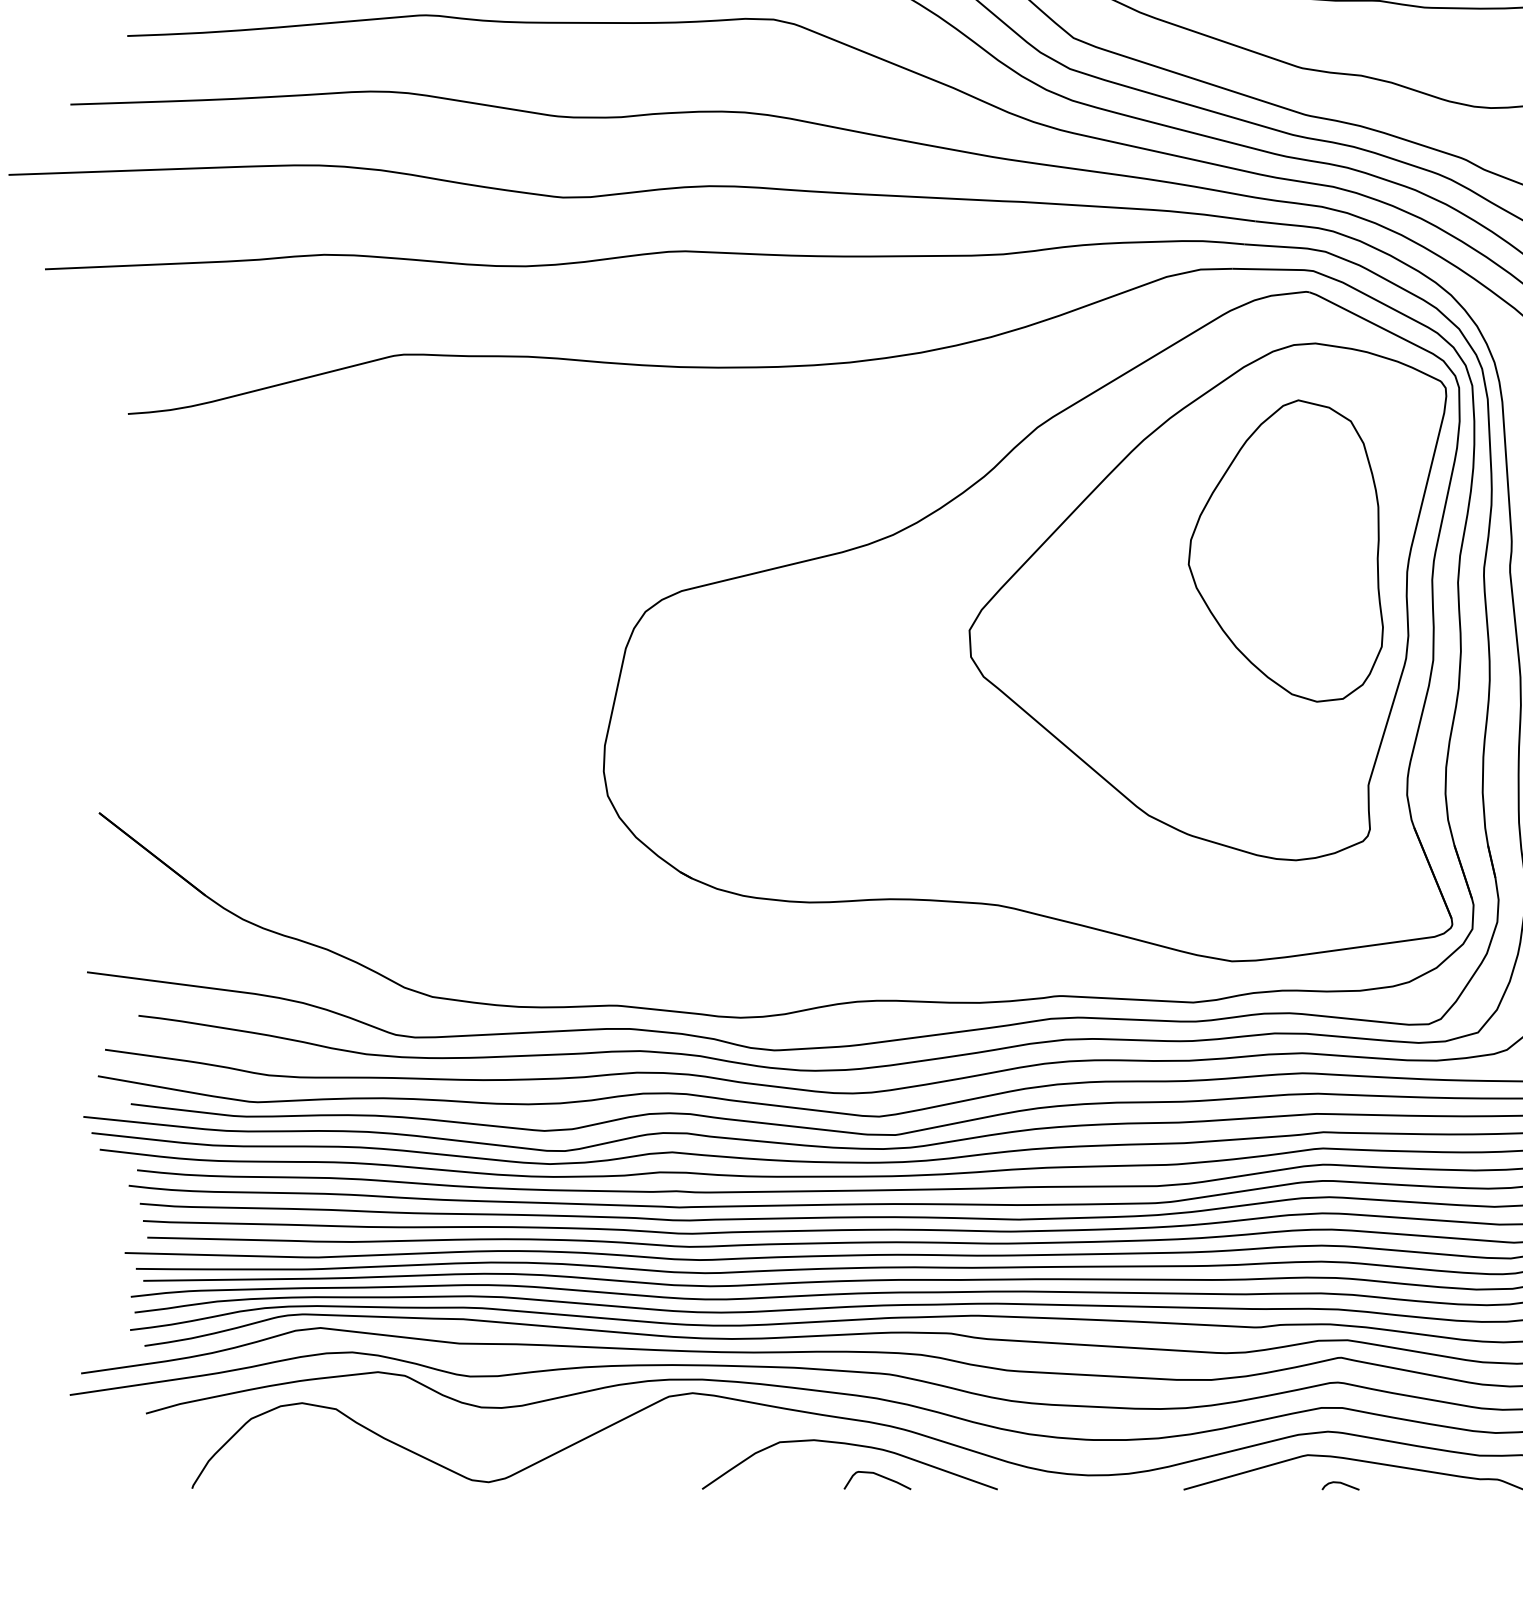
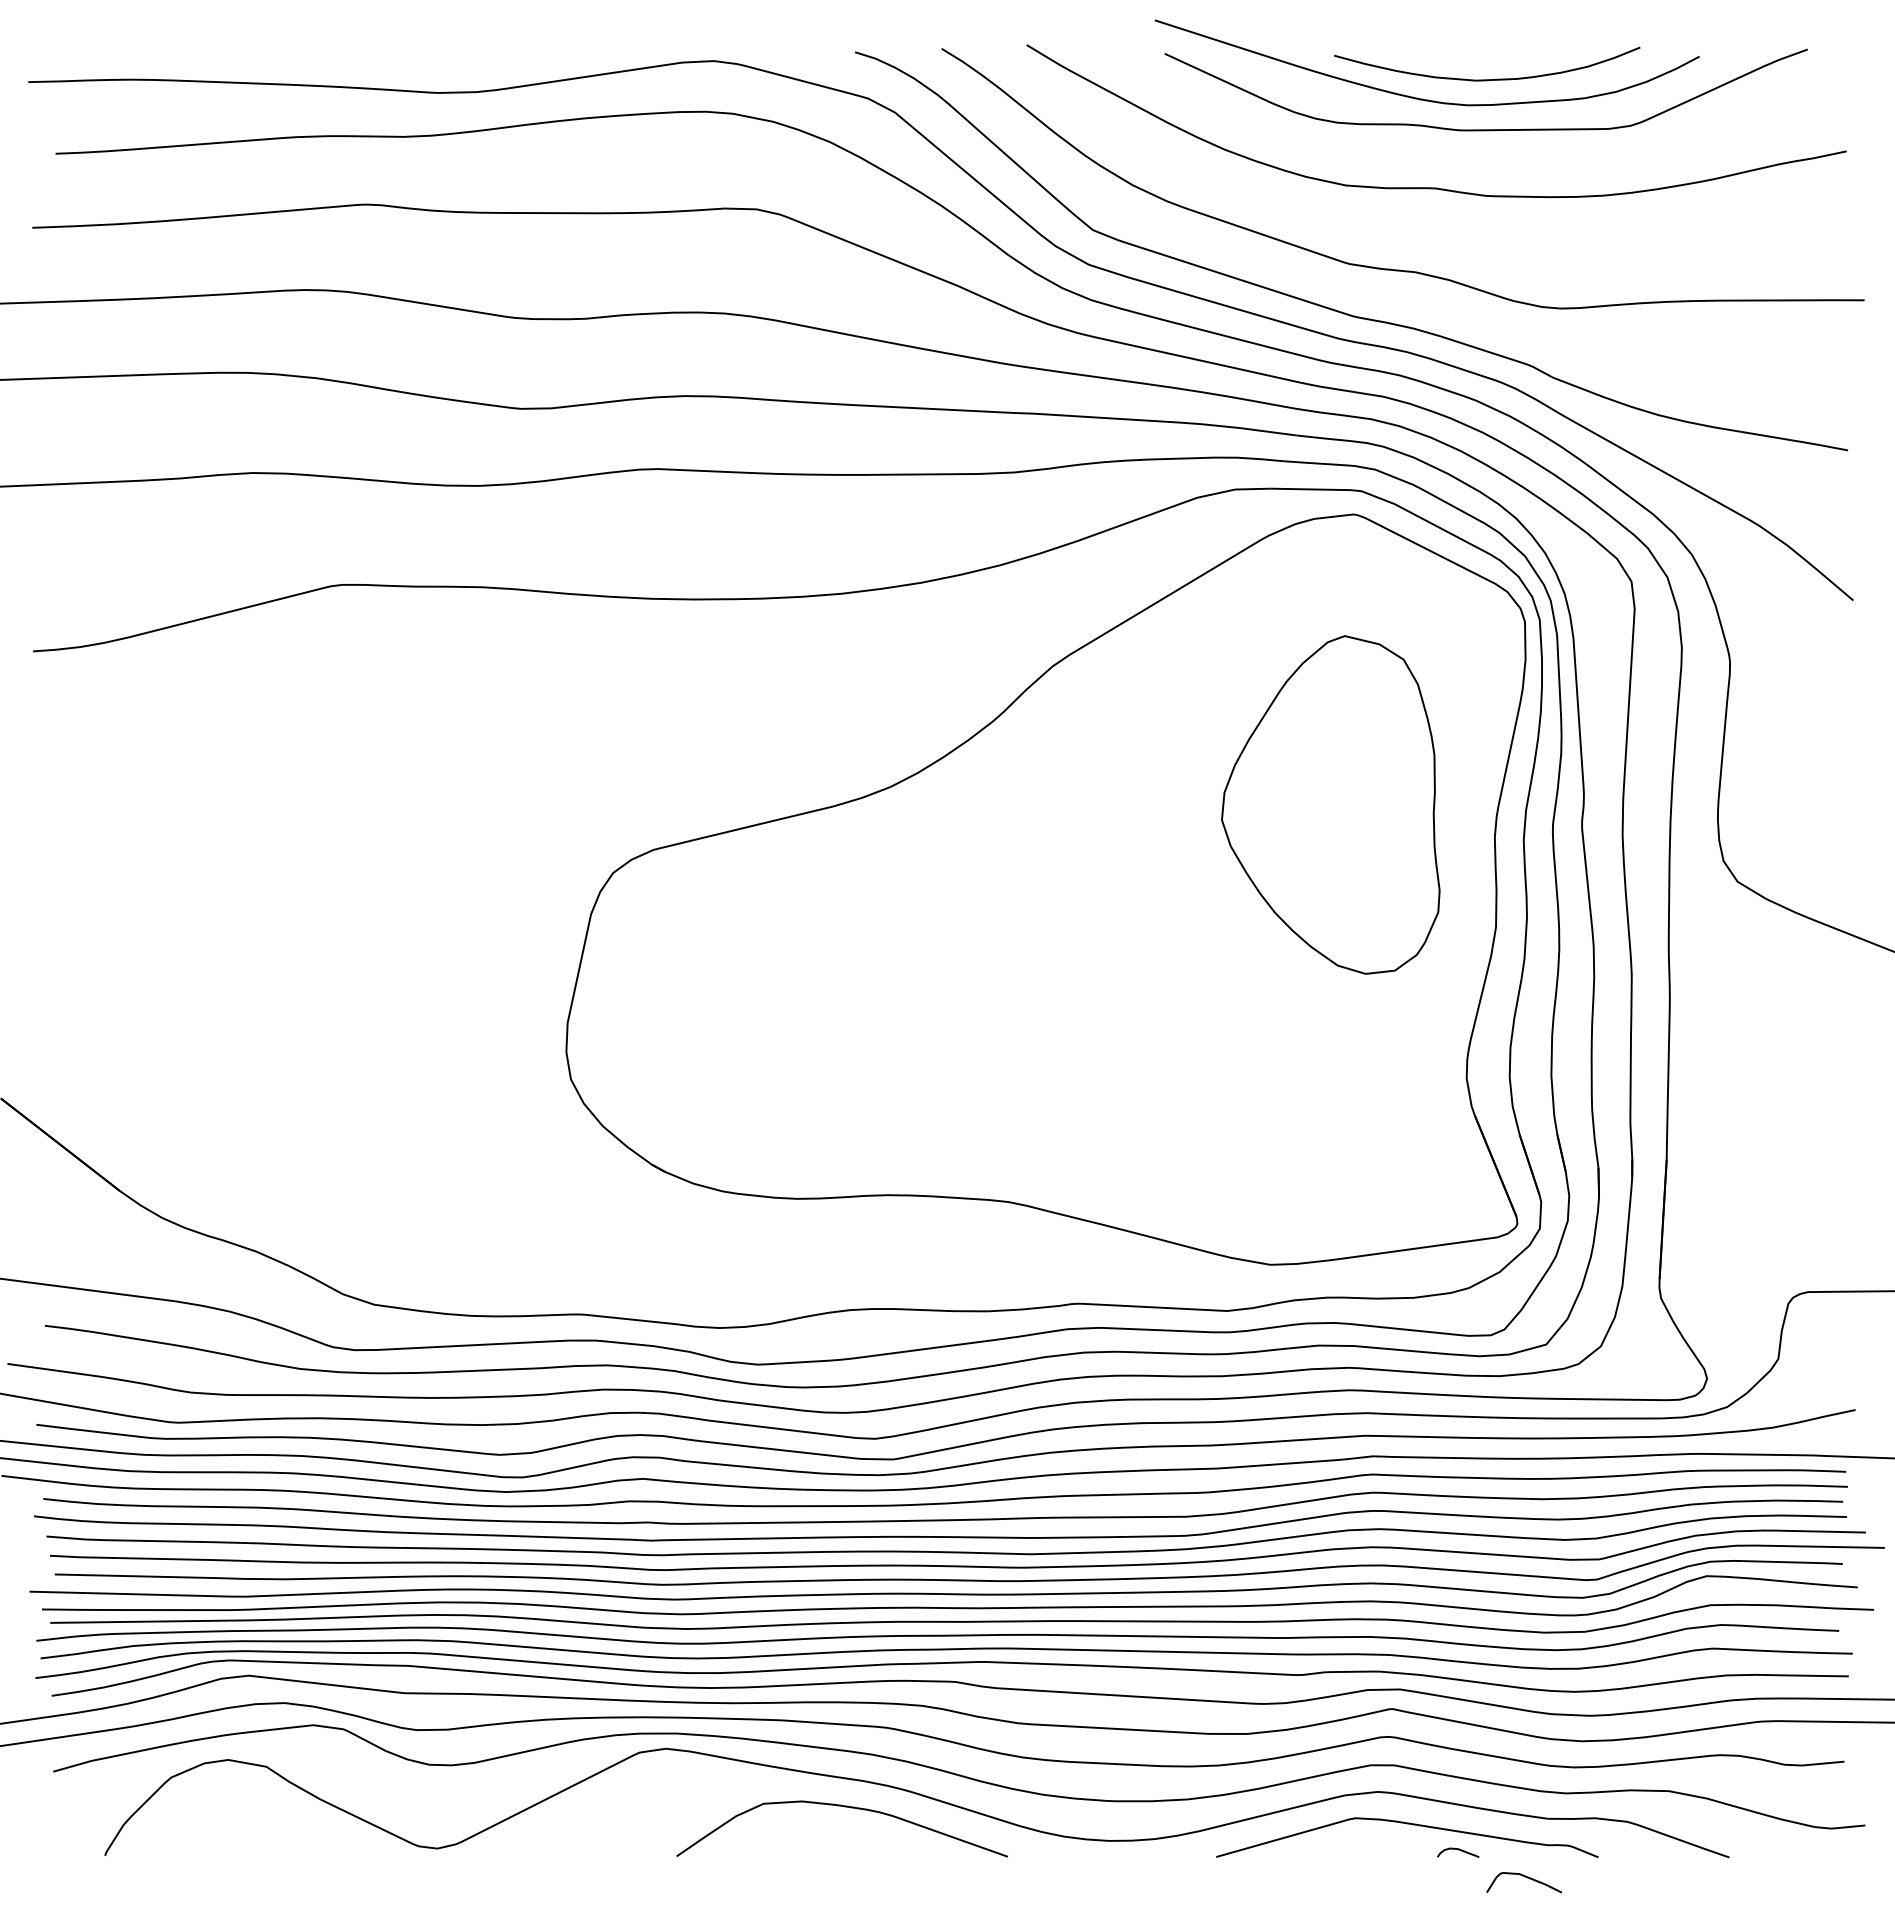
part: (1207, 601) -> (1243, 861), removed
curve: (877, 1475) -> (1524, 1877), moved
curve: (1340, 1483) -> (1458, 1850), moved

